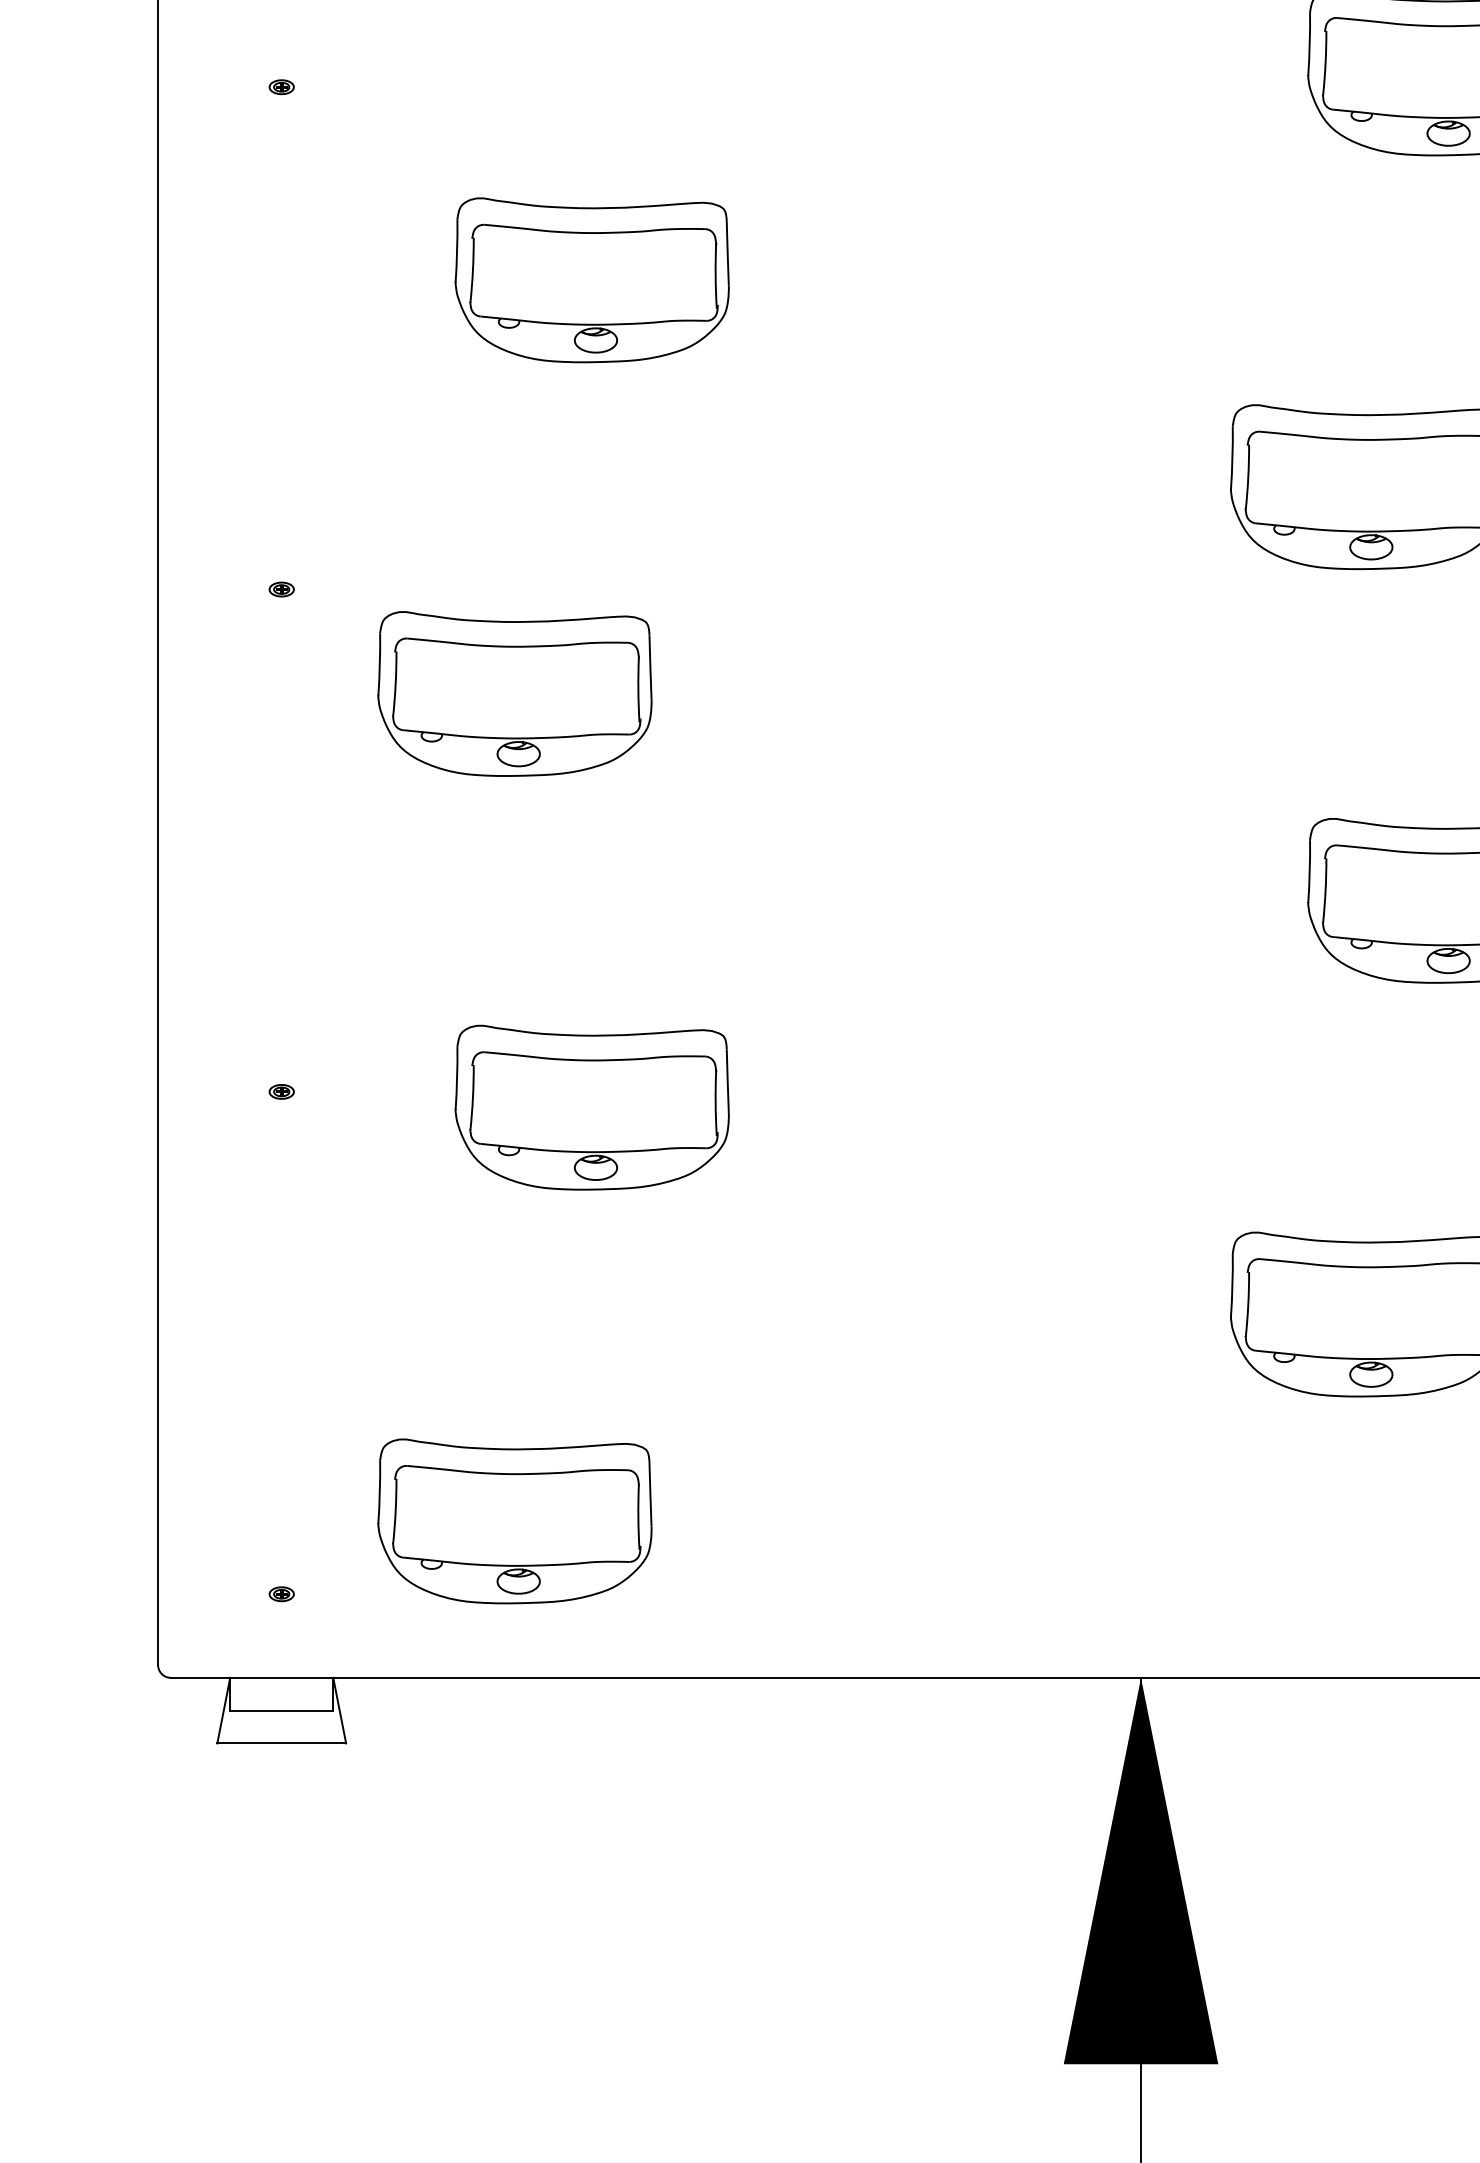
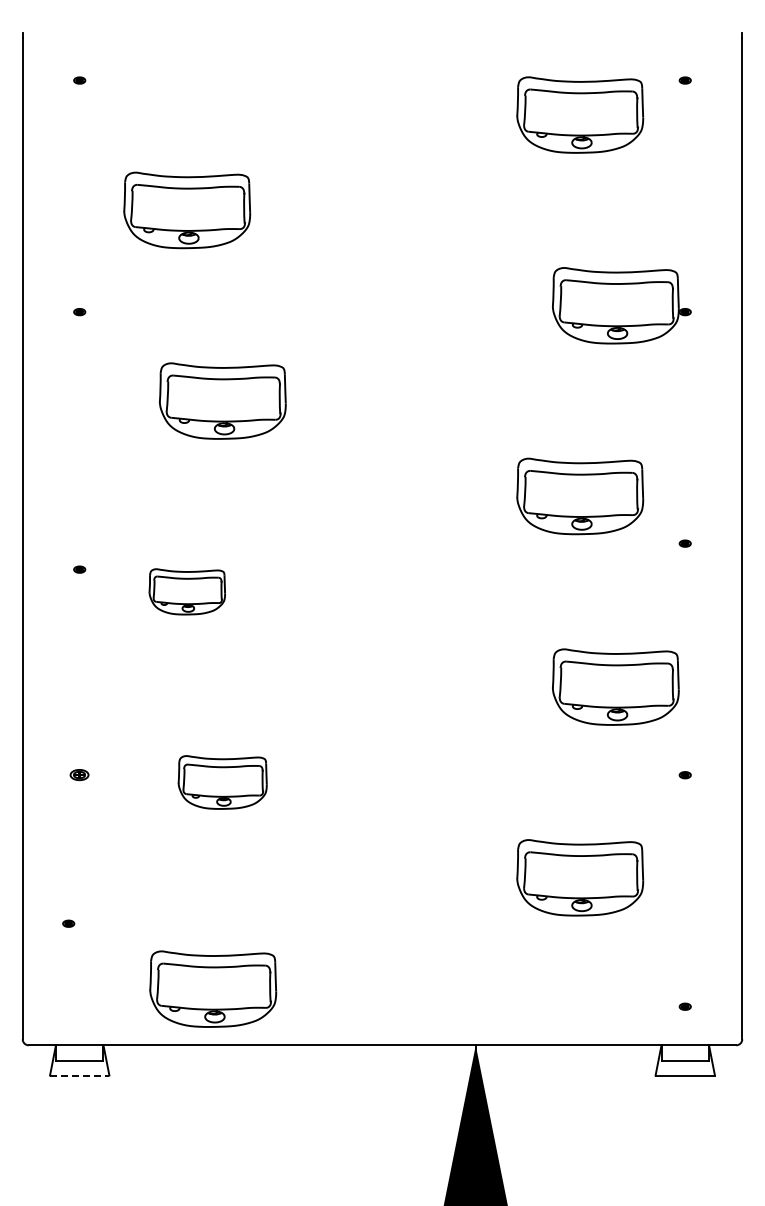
part: (281, 589) -> (79, 569), moved
part: (515, 693) -> (187, 591), size x0.6
part: (281, 1092) -> (79, 775), size x1.6
part: (591, 1107) -> (222, 782), size x0.7
part: (515, 1519) -> (213, 988), moved
part: (281, 1593) -> (68, 923), moved
line: (281, 1743) -> (79, 1075), solid -> dashed

